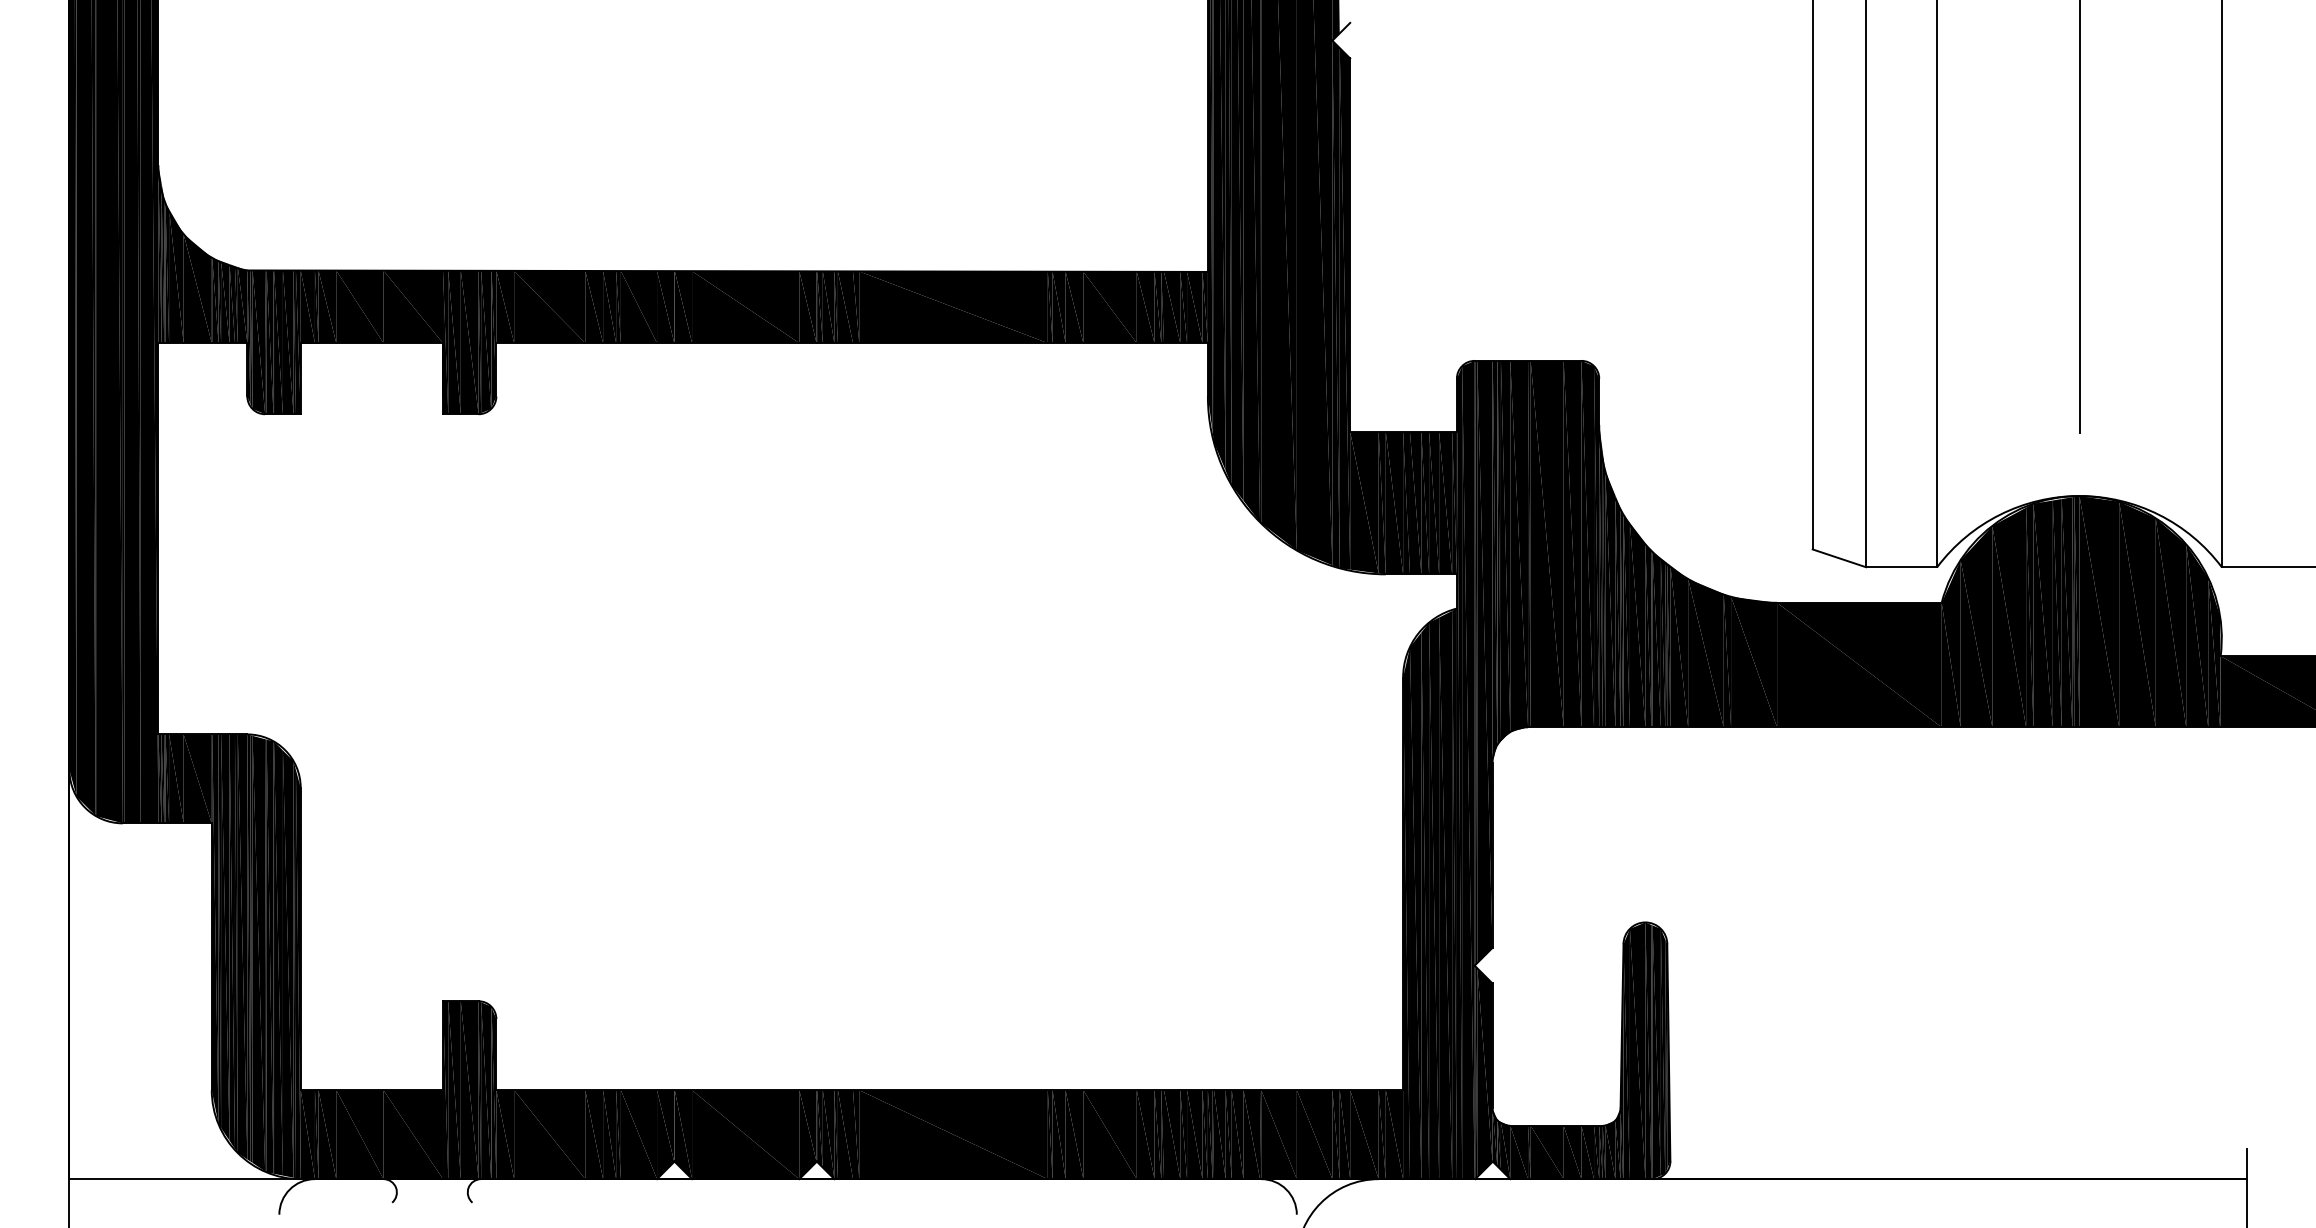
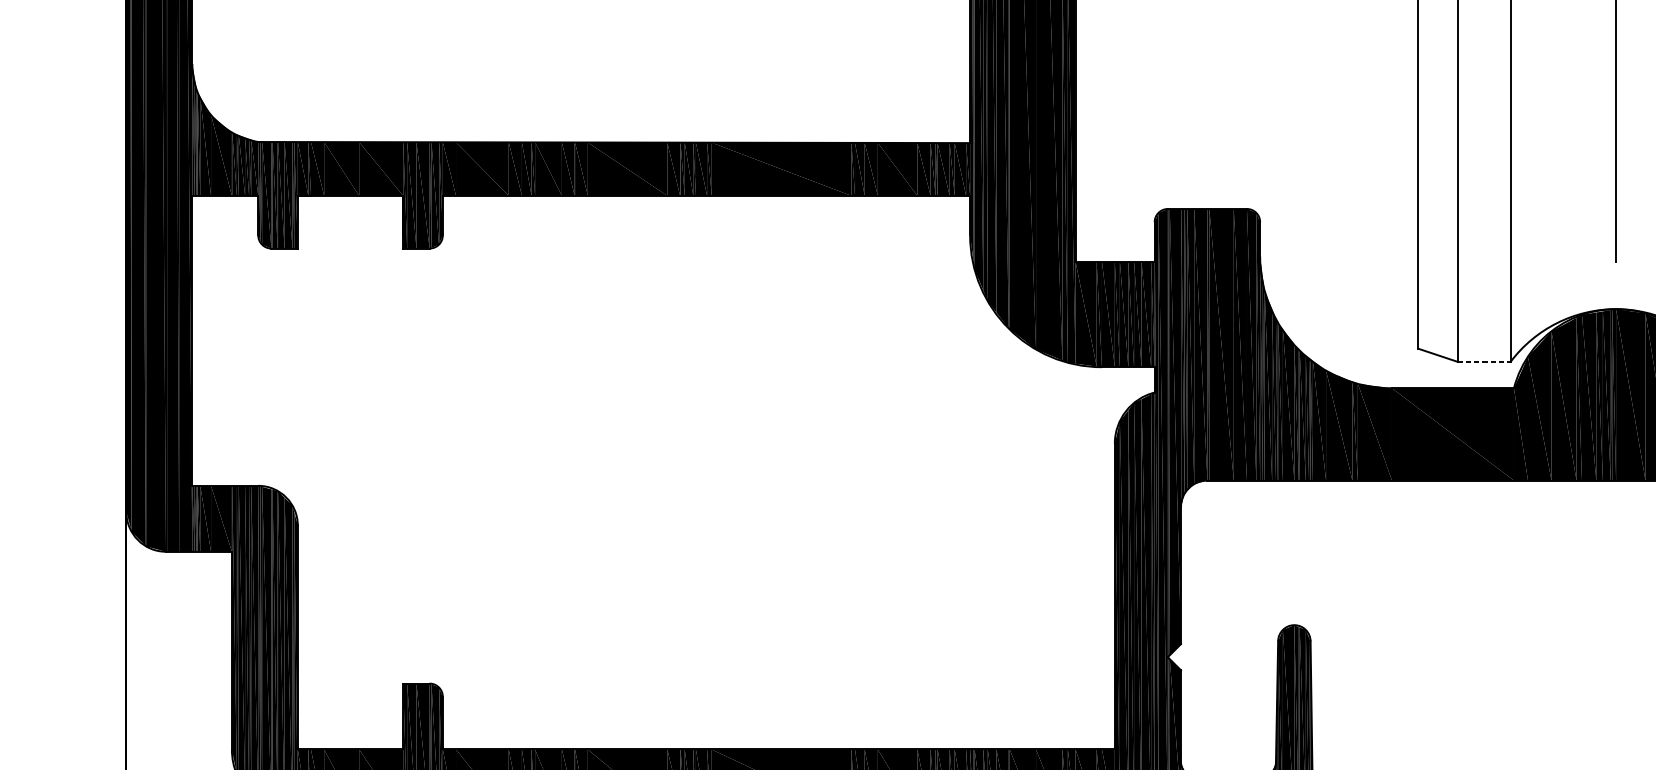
line: (1901, 567) -> (1484, 362), solid -> dashed

